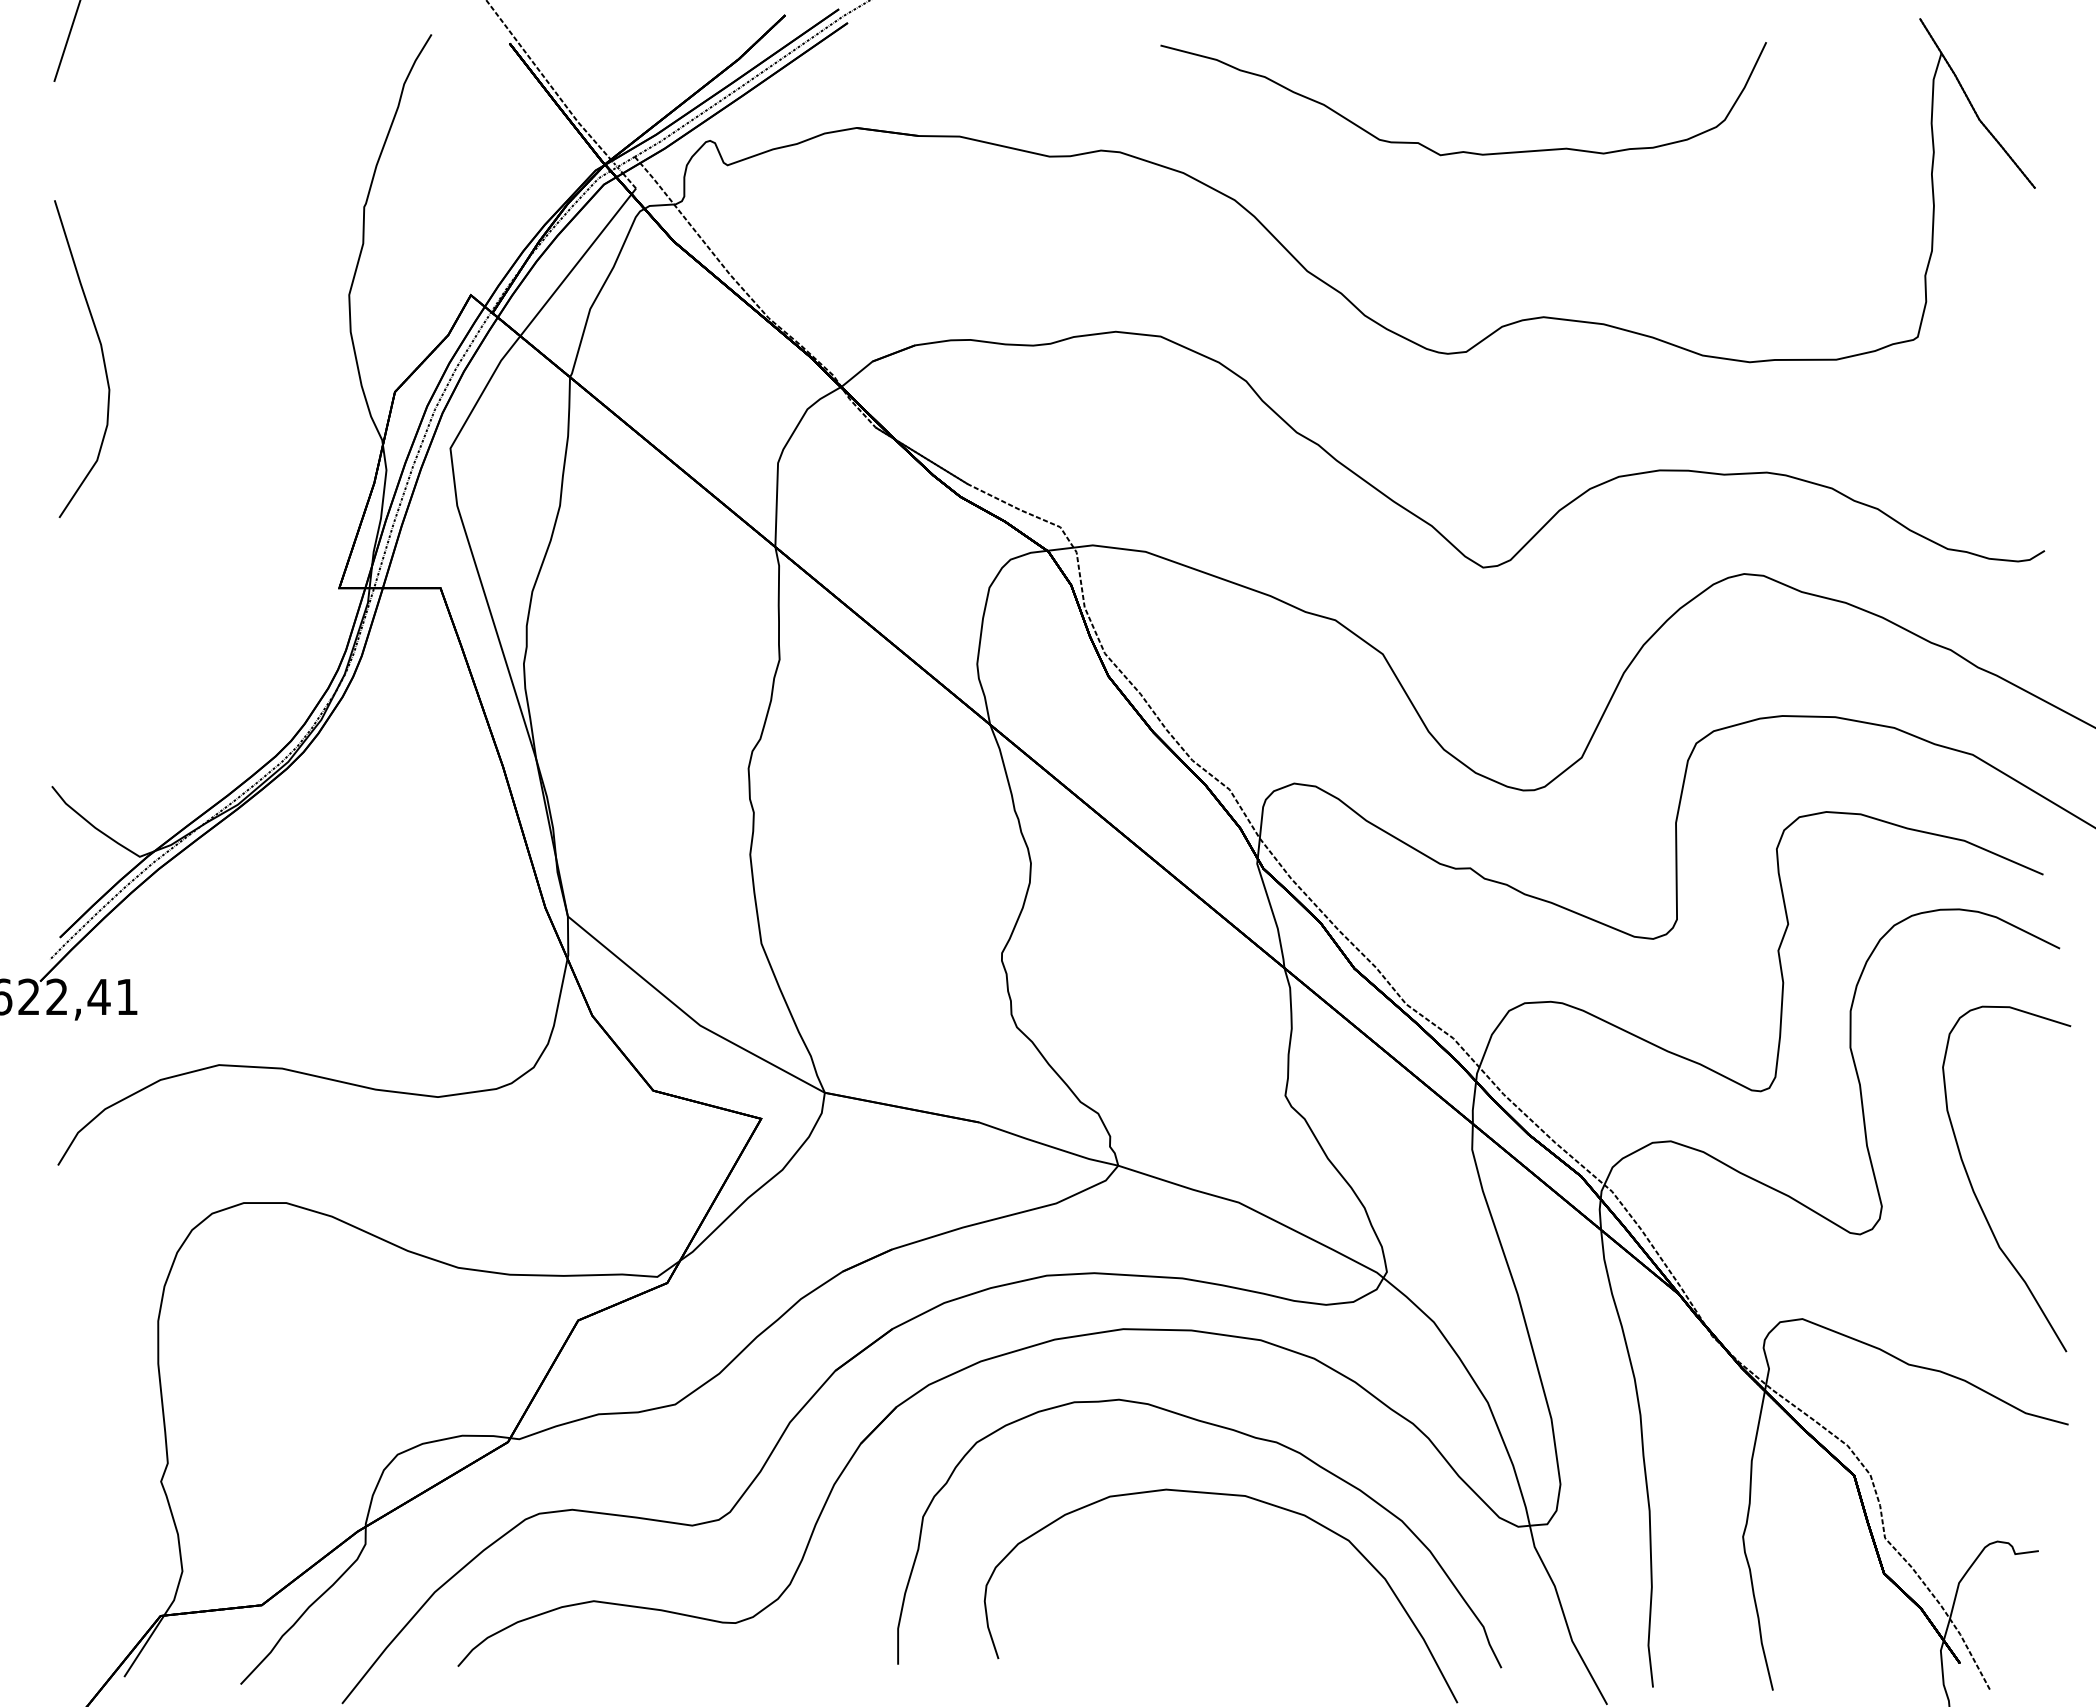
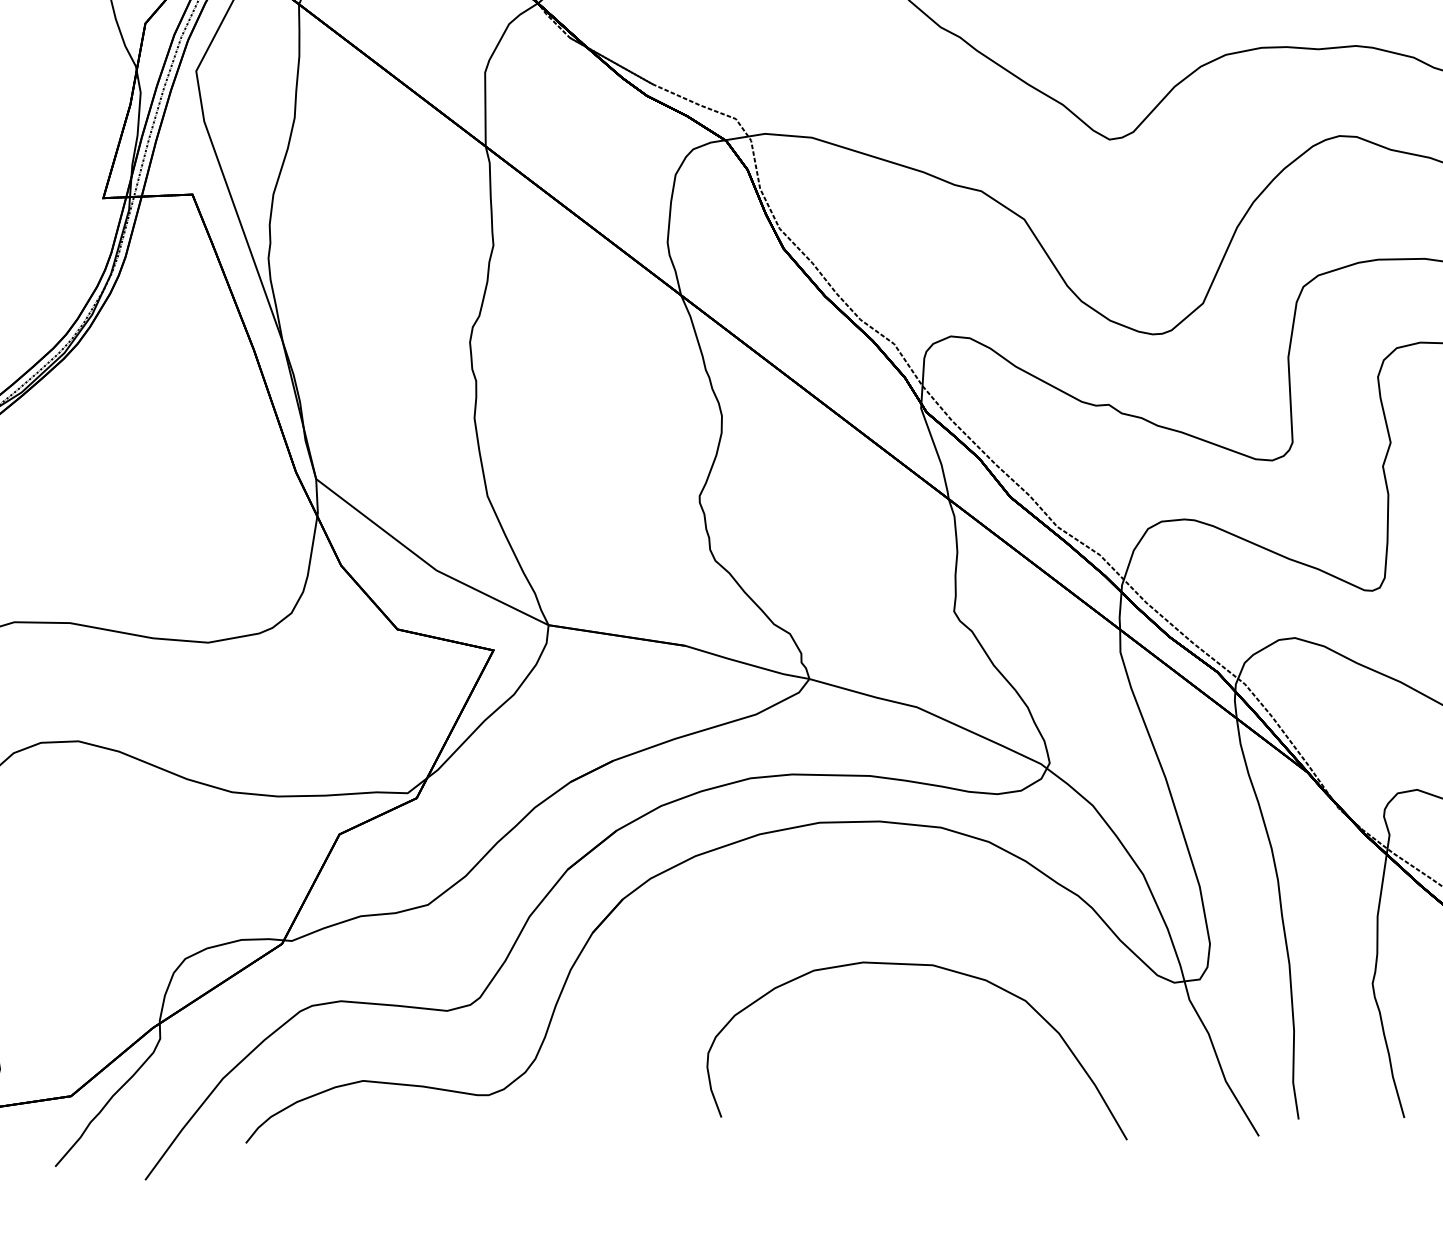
curve: (1226, 1429) -> (914, 907), removed

